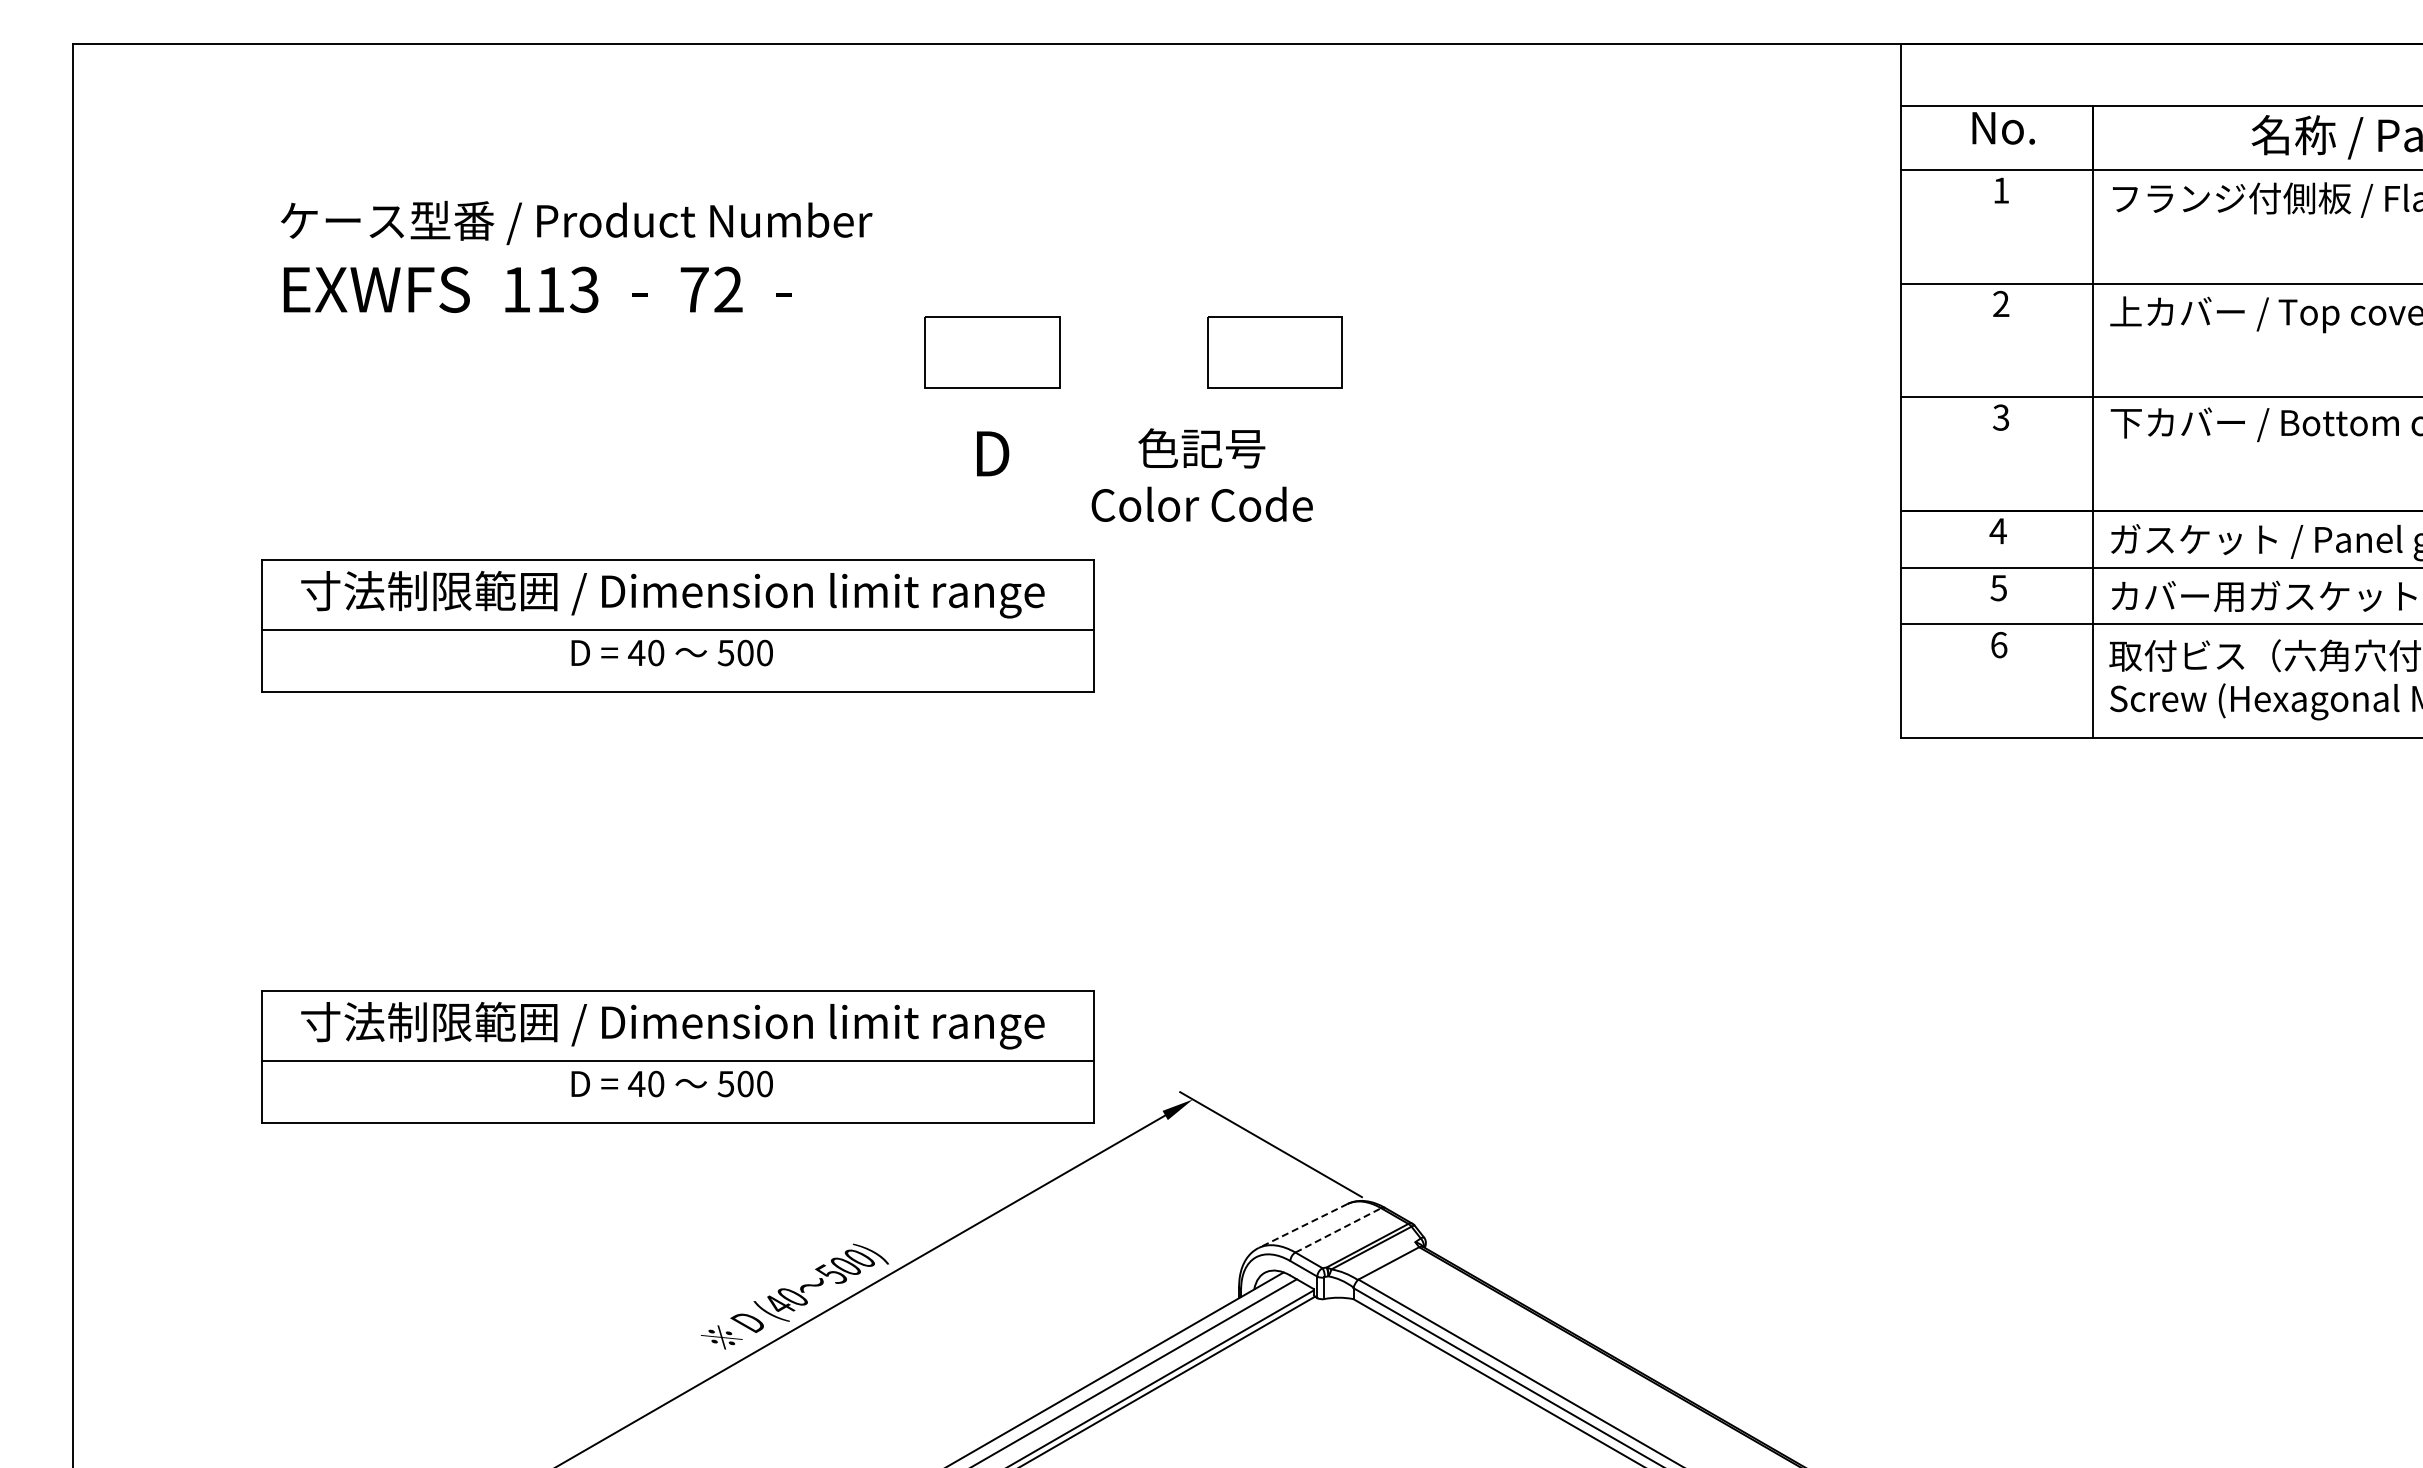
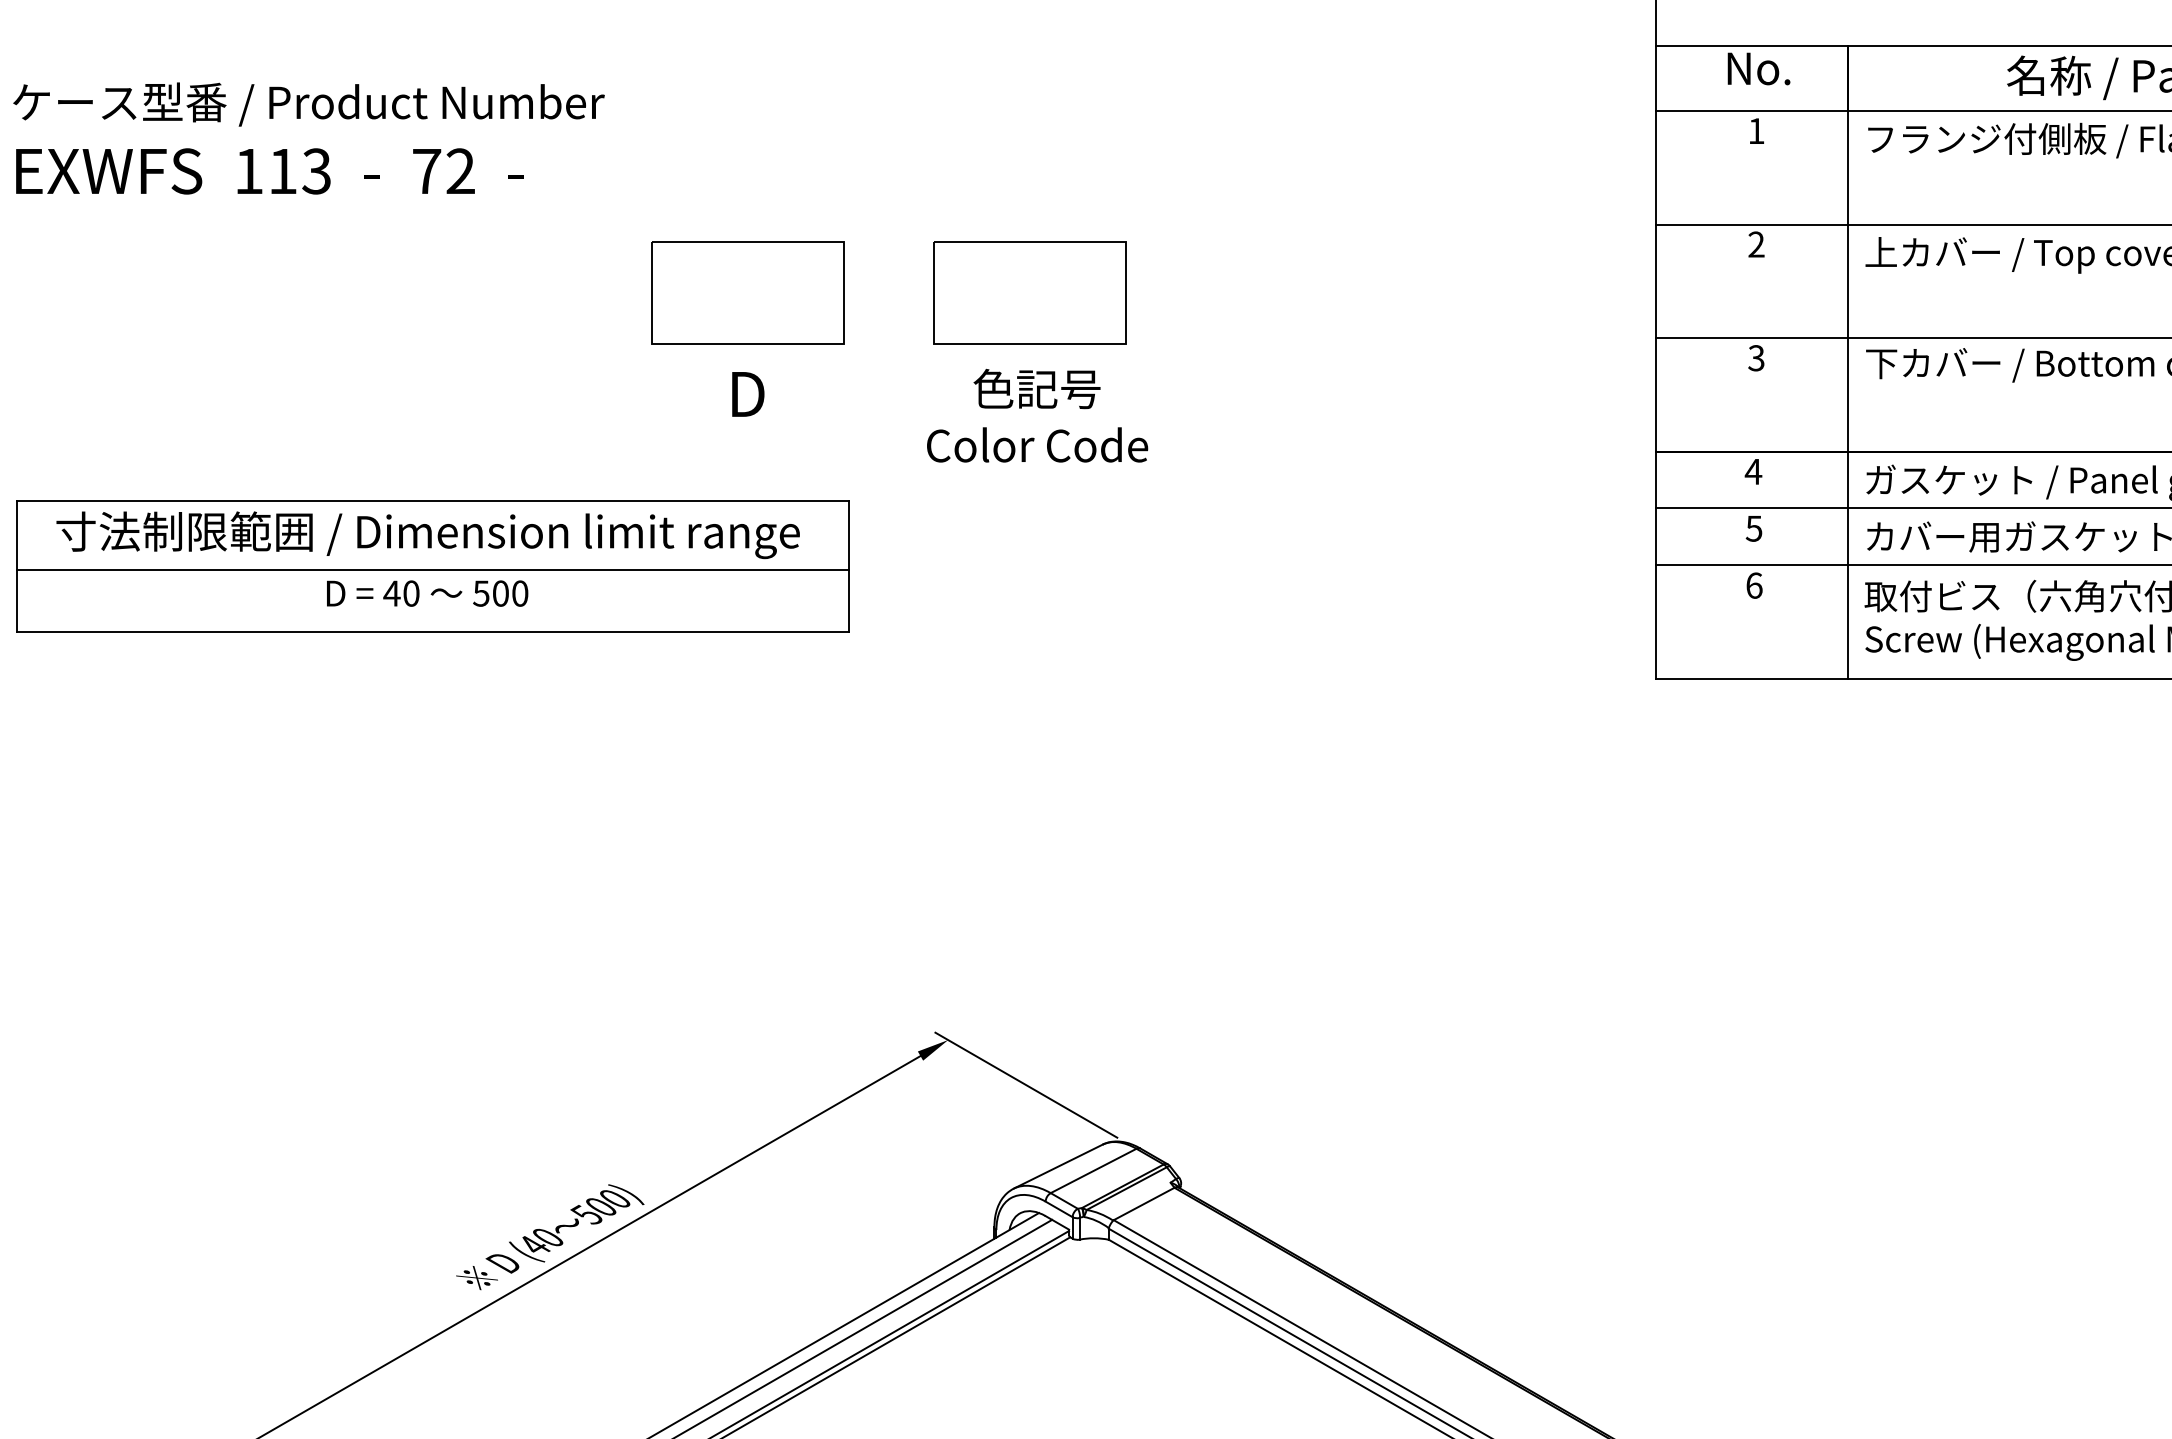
text: (576, 256) -> (308, 138), moved
part: (992, 352) -> (747, 293), size x1.43
part: (1274, 352) -> (1029, 293), size x1.43
text: (1201, 474) -> (1036, 415), moved
part: (677, 1056) -> (432, 997), removed
line: (1303, 1226) -> (1058, 1167), dashed -> solid
line: (1338, 1230) -> (1093, 1171), dashed -> solid

